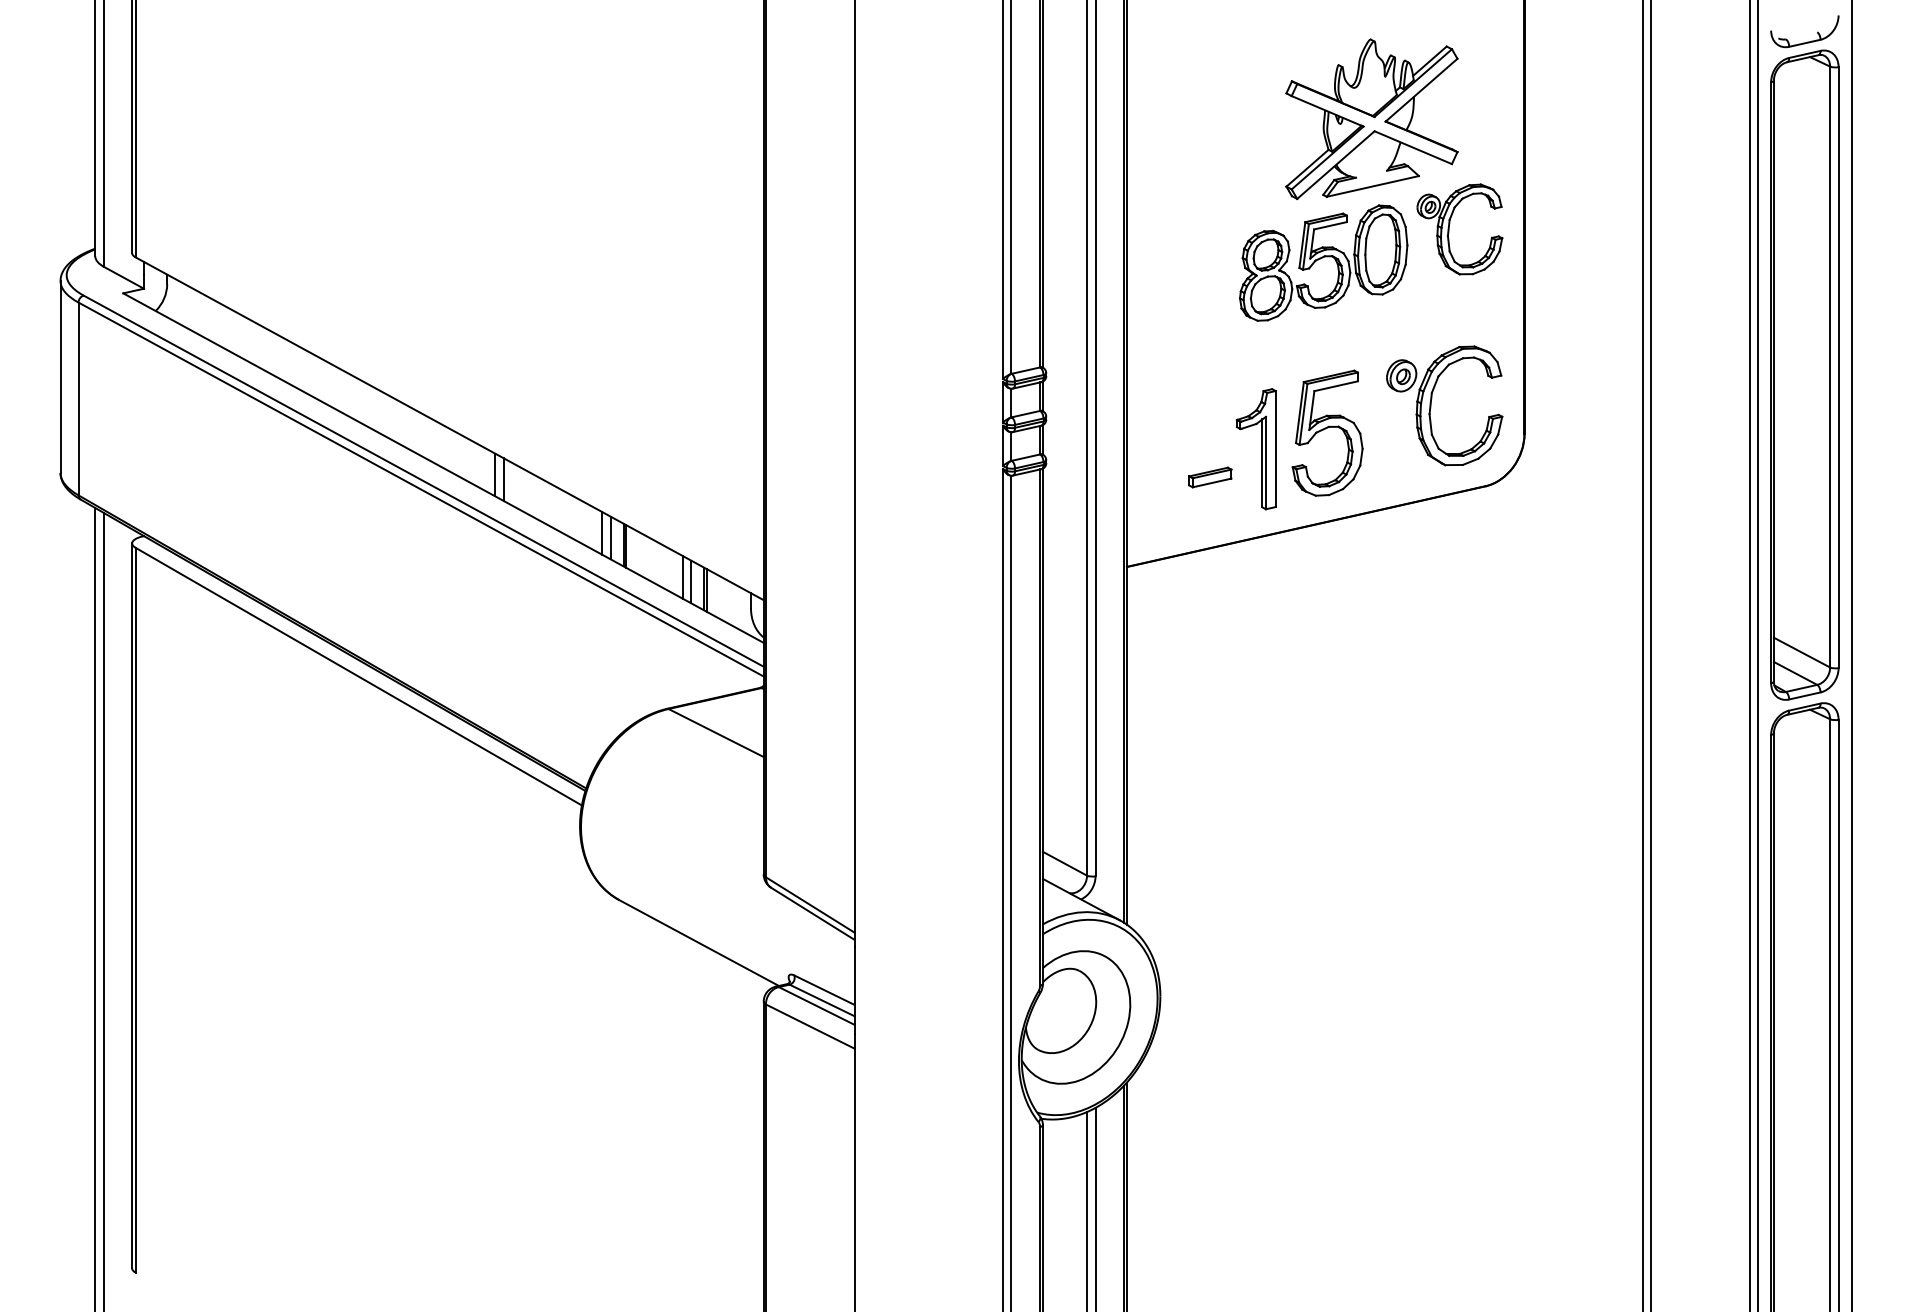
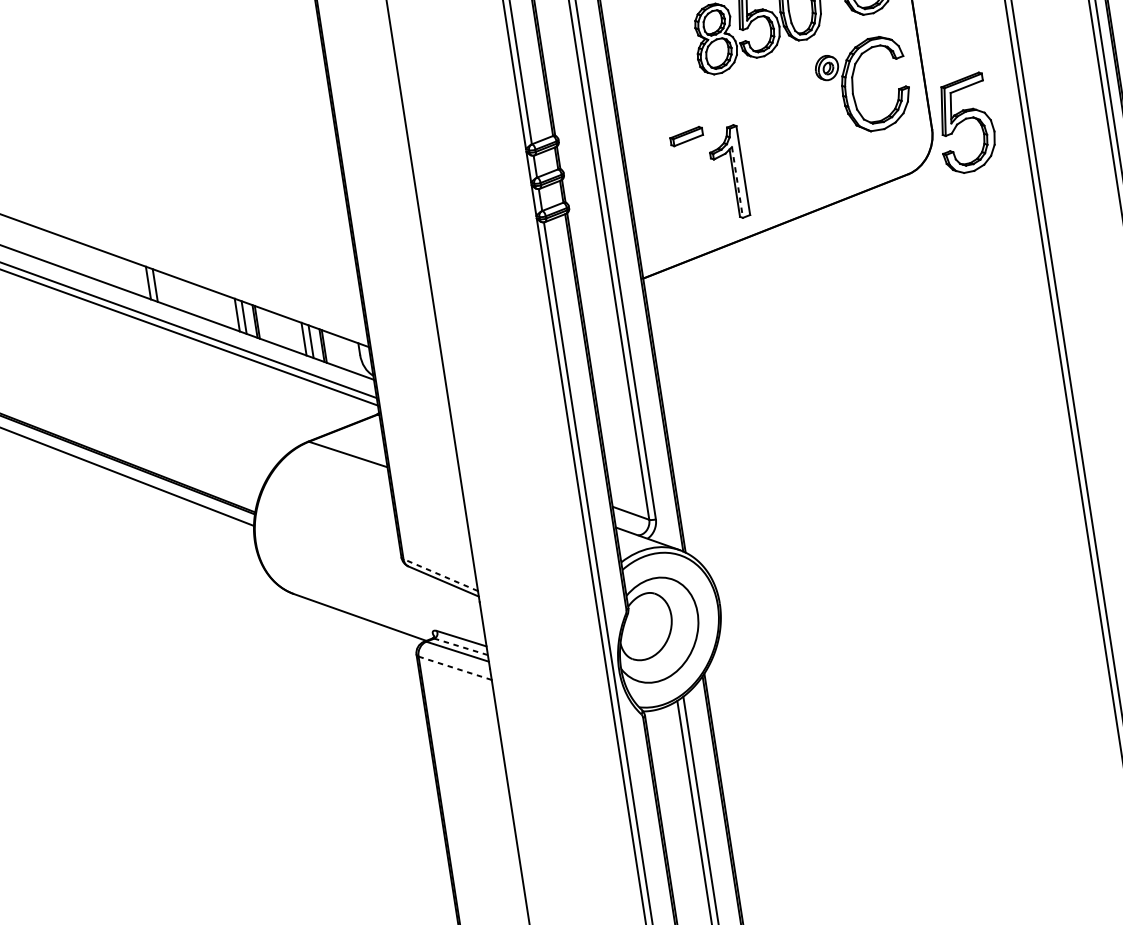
part: (1431, 405) -> (853, 87), moved
part: (1327, 432) -> (965, 123), moved
line: (1266, 463) -> (737, 182), solid -> dashed
part: (1210, 477) -> (686, 136), moved
line: (809, 904) -> (440, 574), solid -> dashed
line: (821, 1000) -> (460, 646), solid -> dashed
line: (810, 1026) -> (455, 668), solid -> dashed

